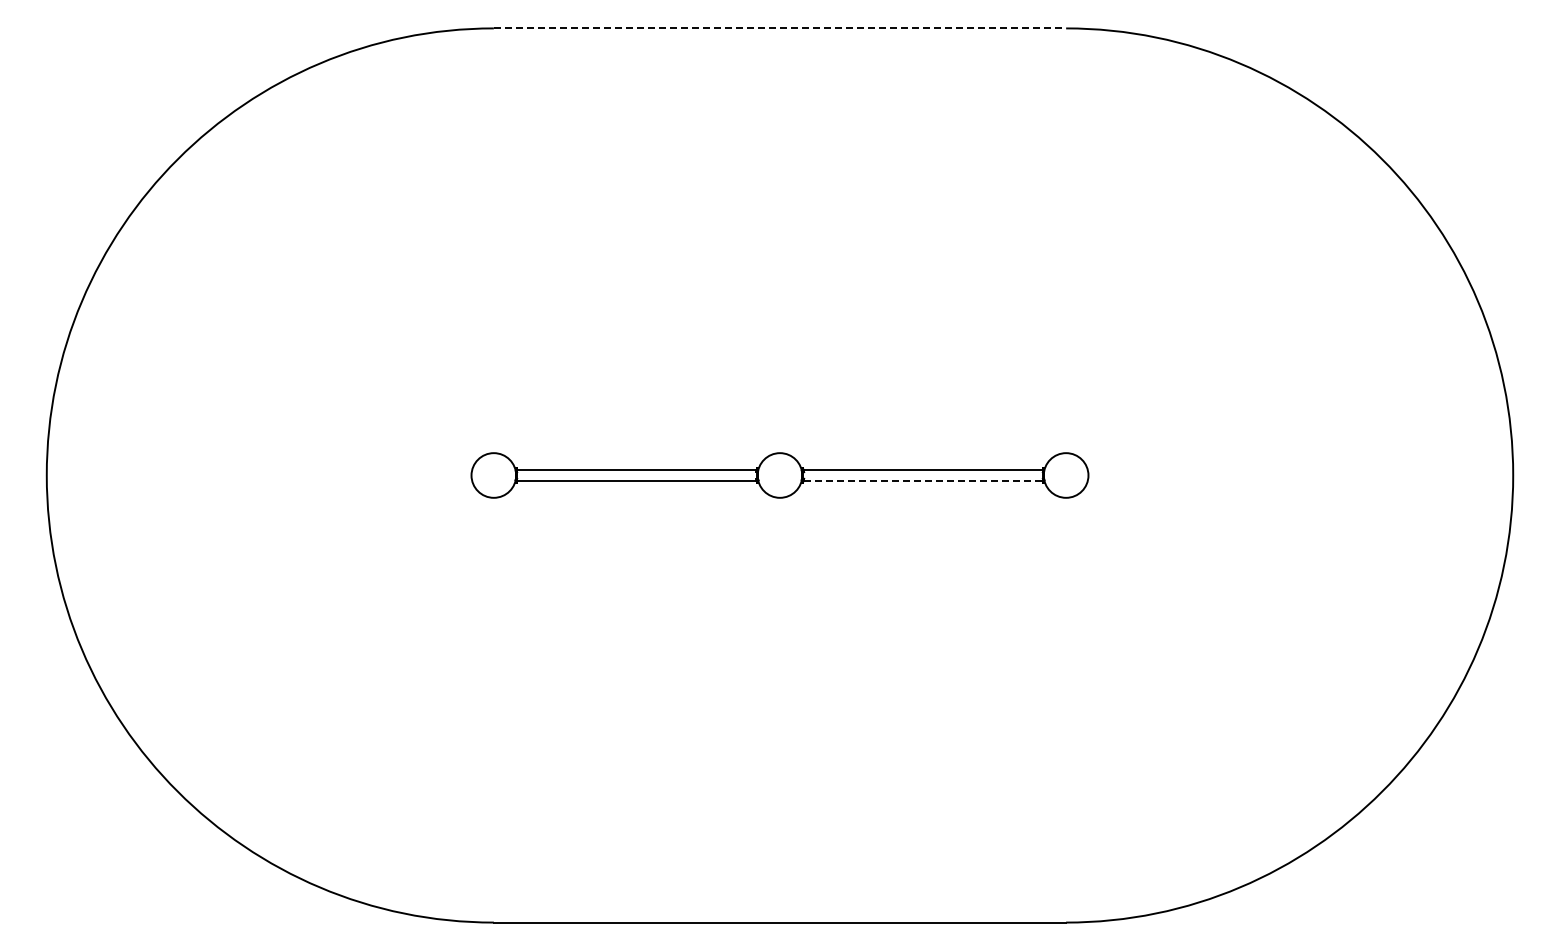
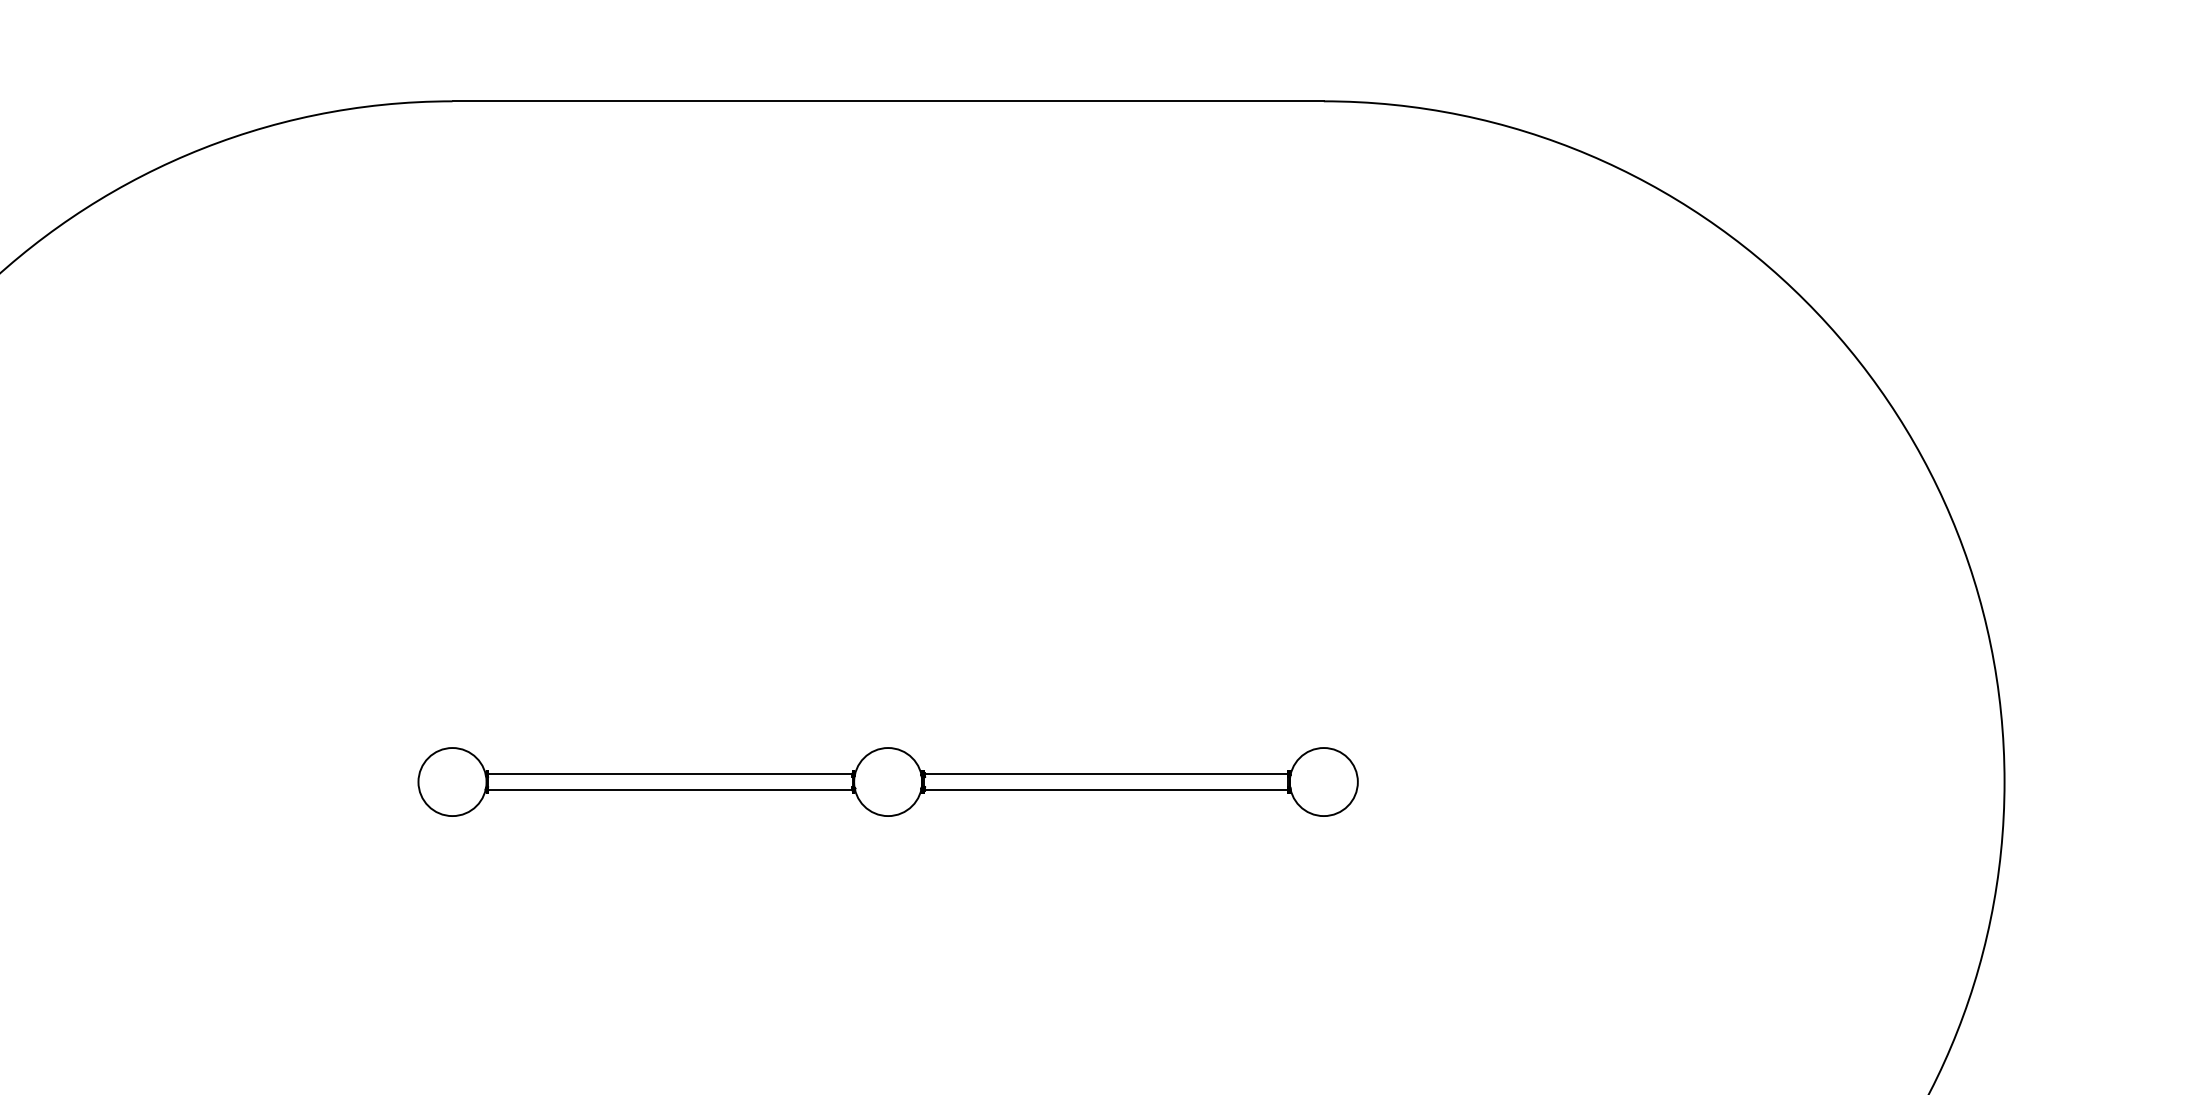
line: (780, 28) -> (888, 101), dashed -> solid
line: (924, 480) -> (1108, 789), dashed -> solid

